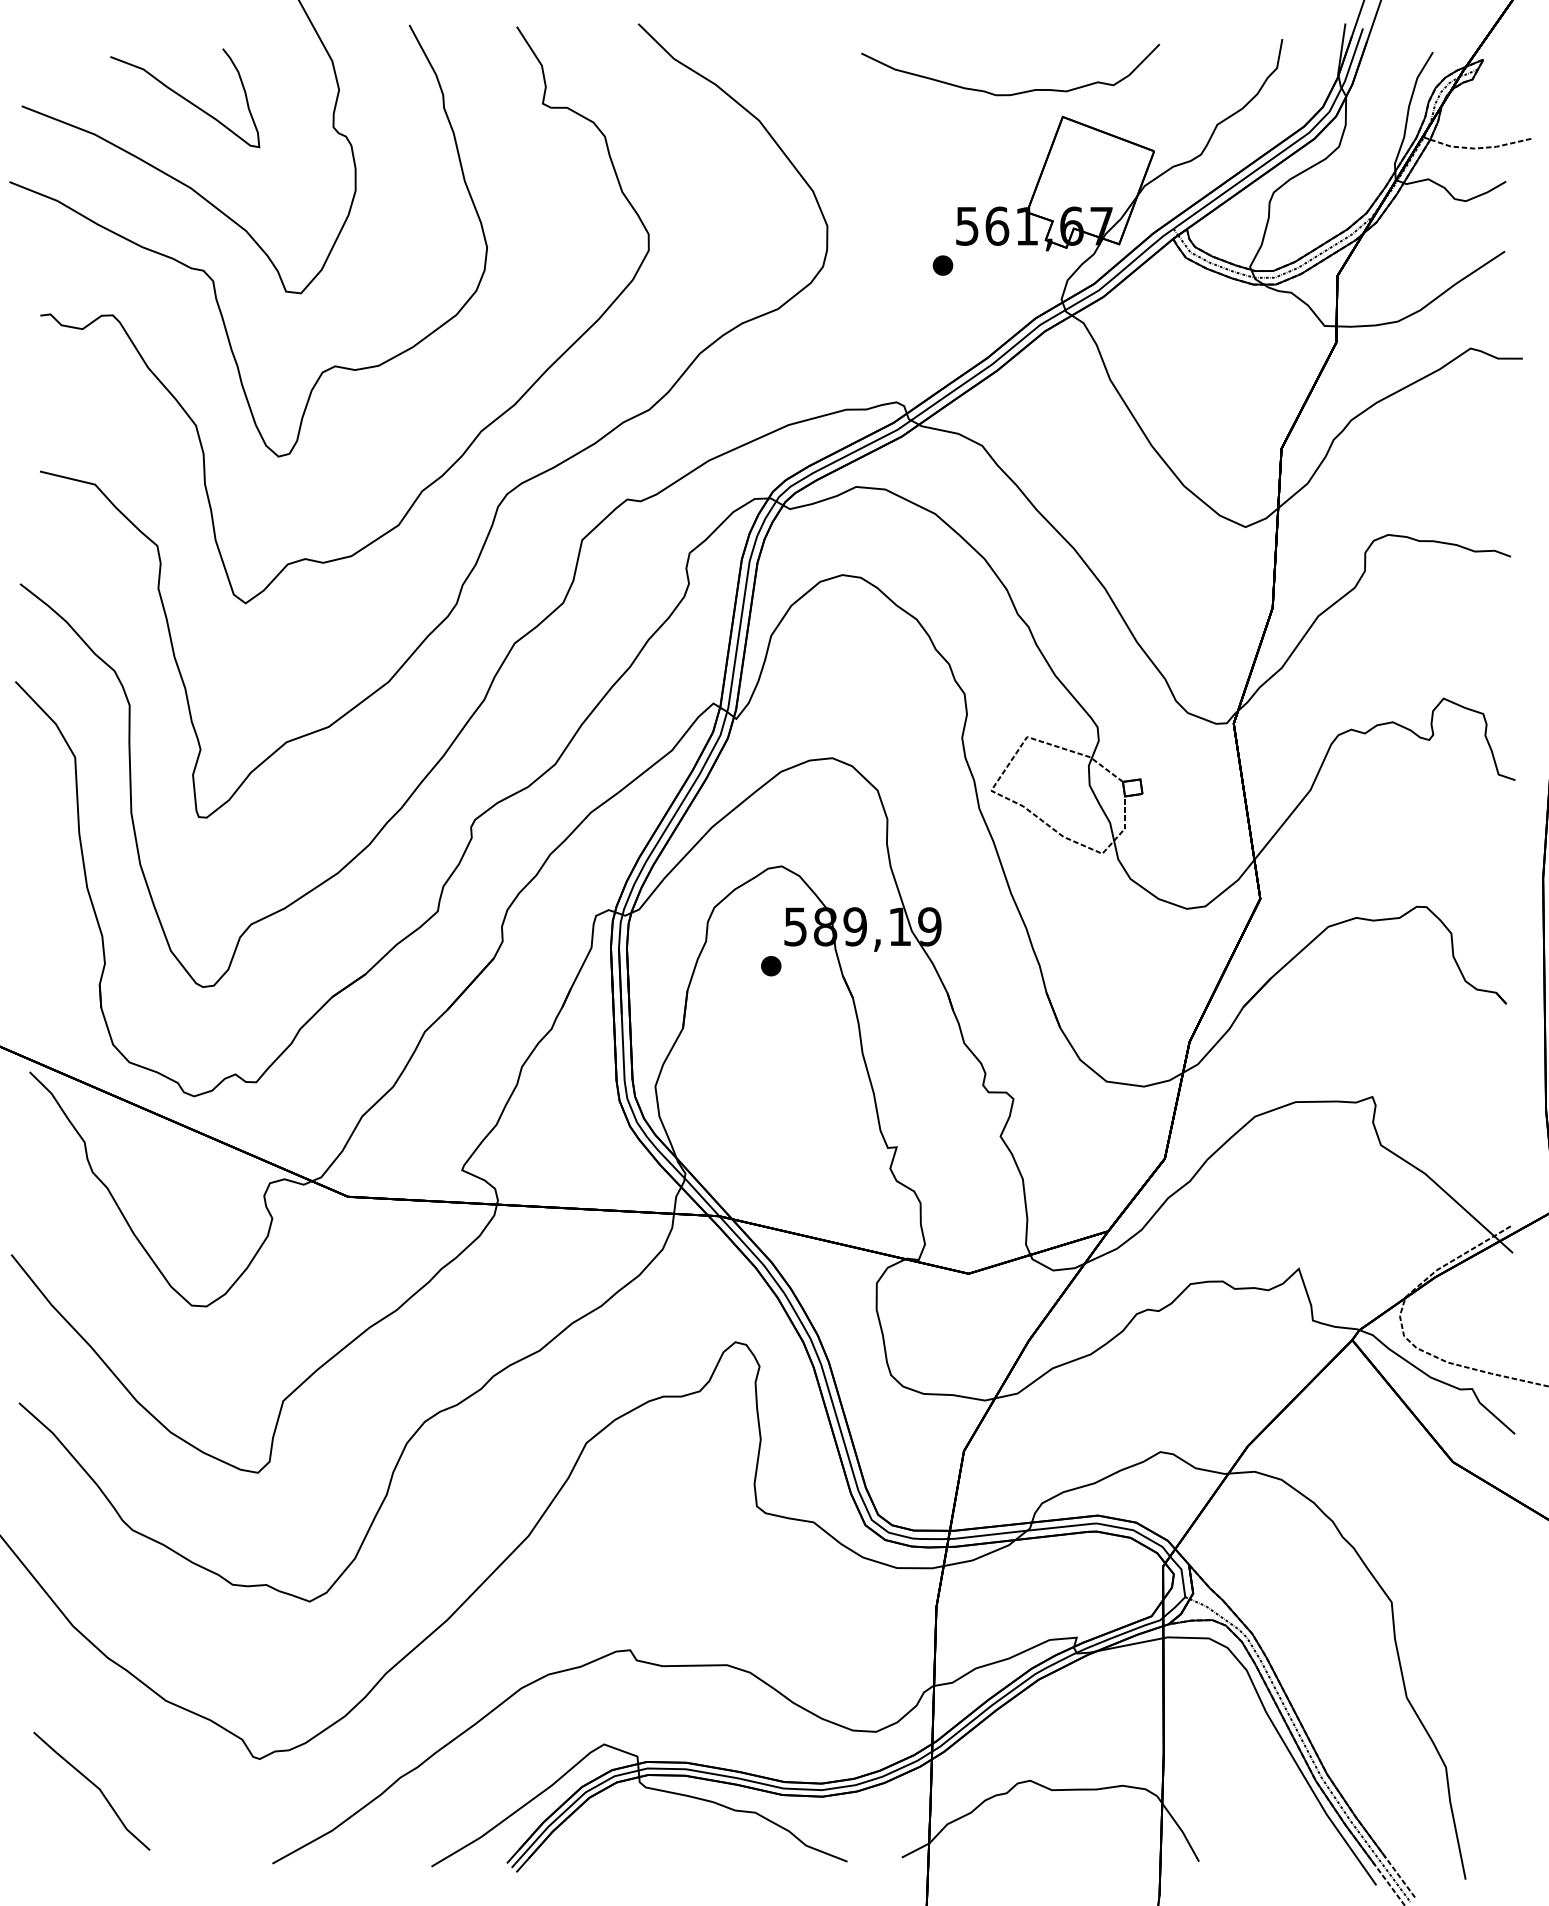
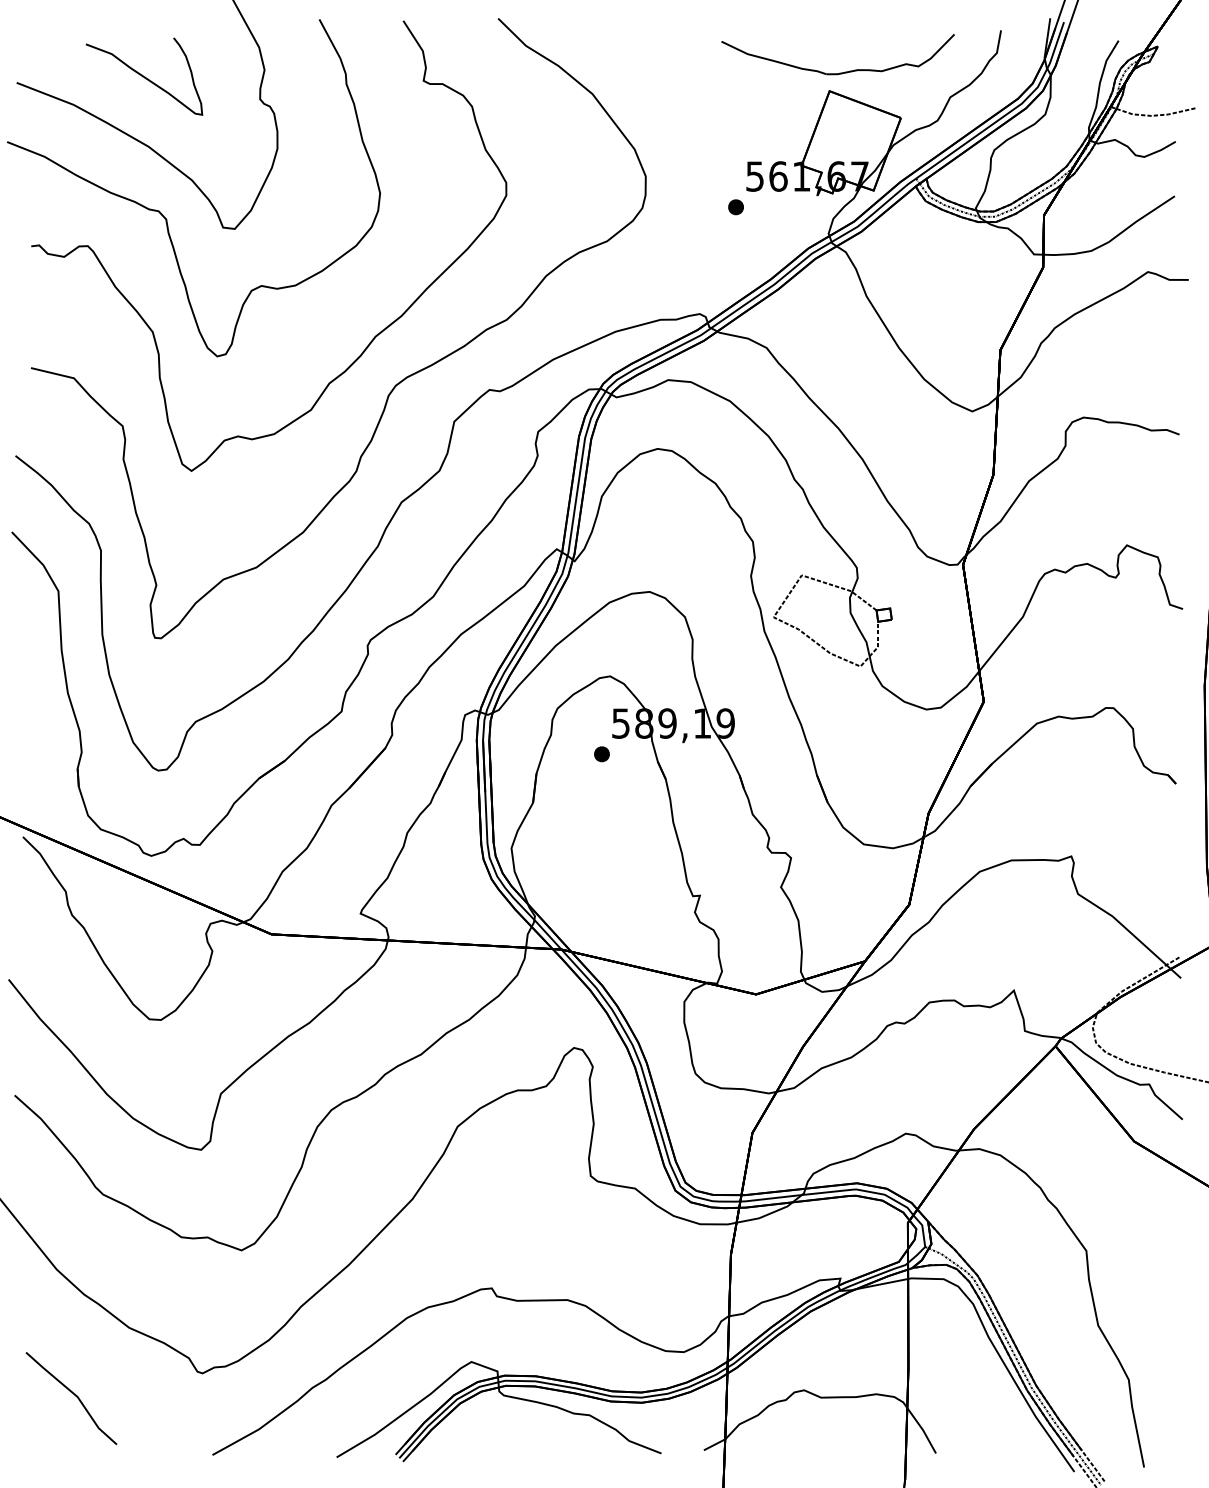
part: (1017, 92) -> (843, 72), moved

